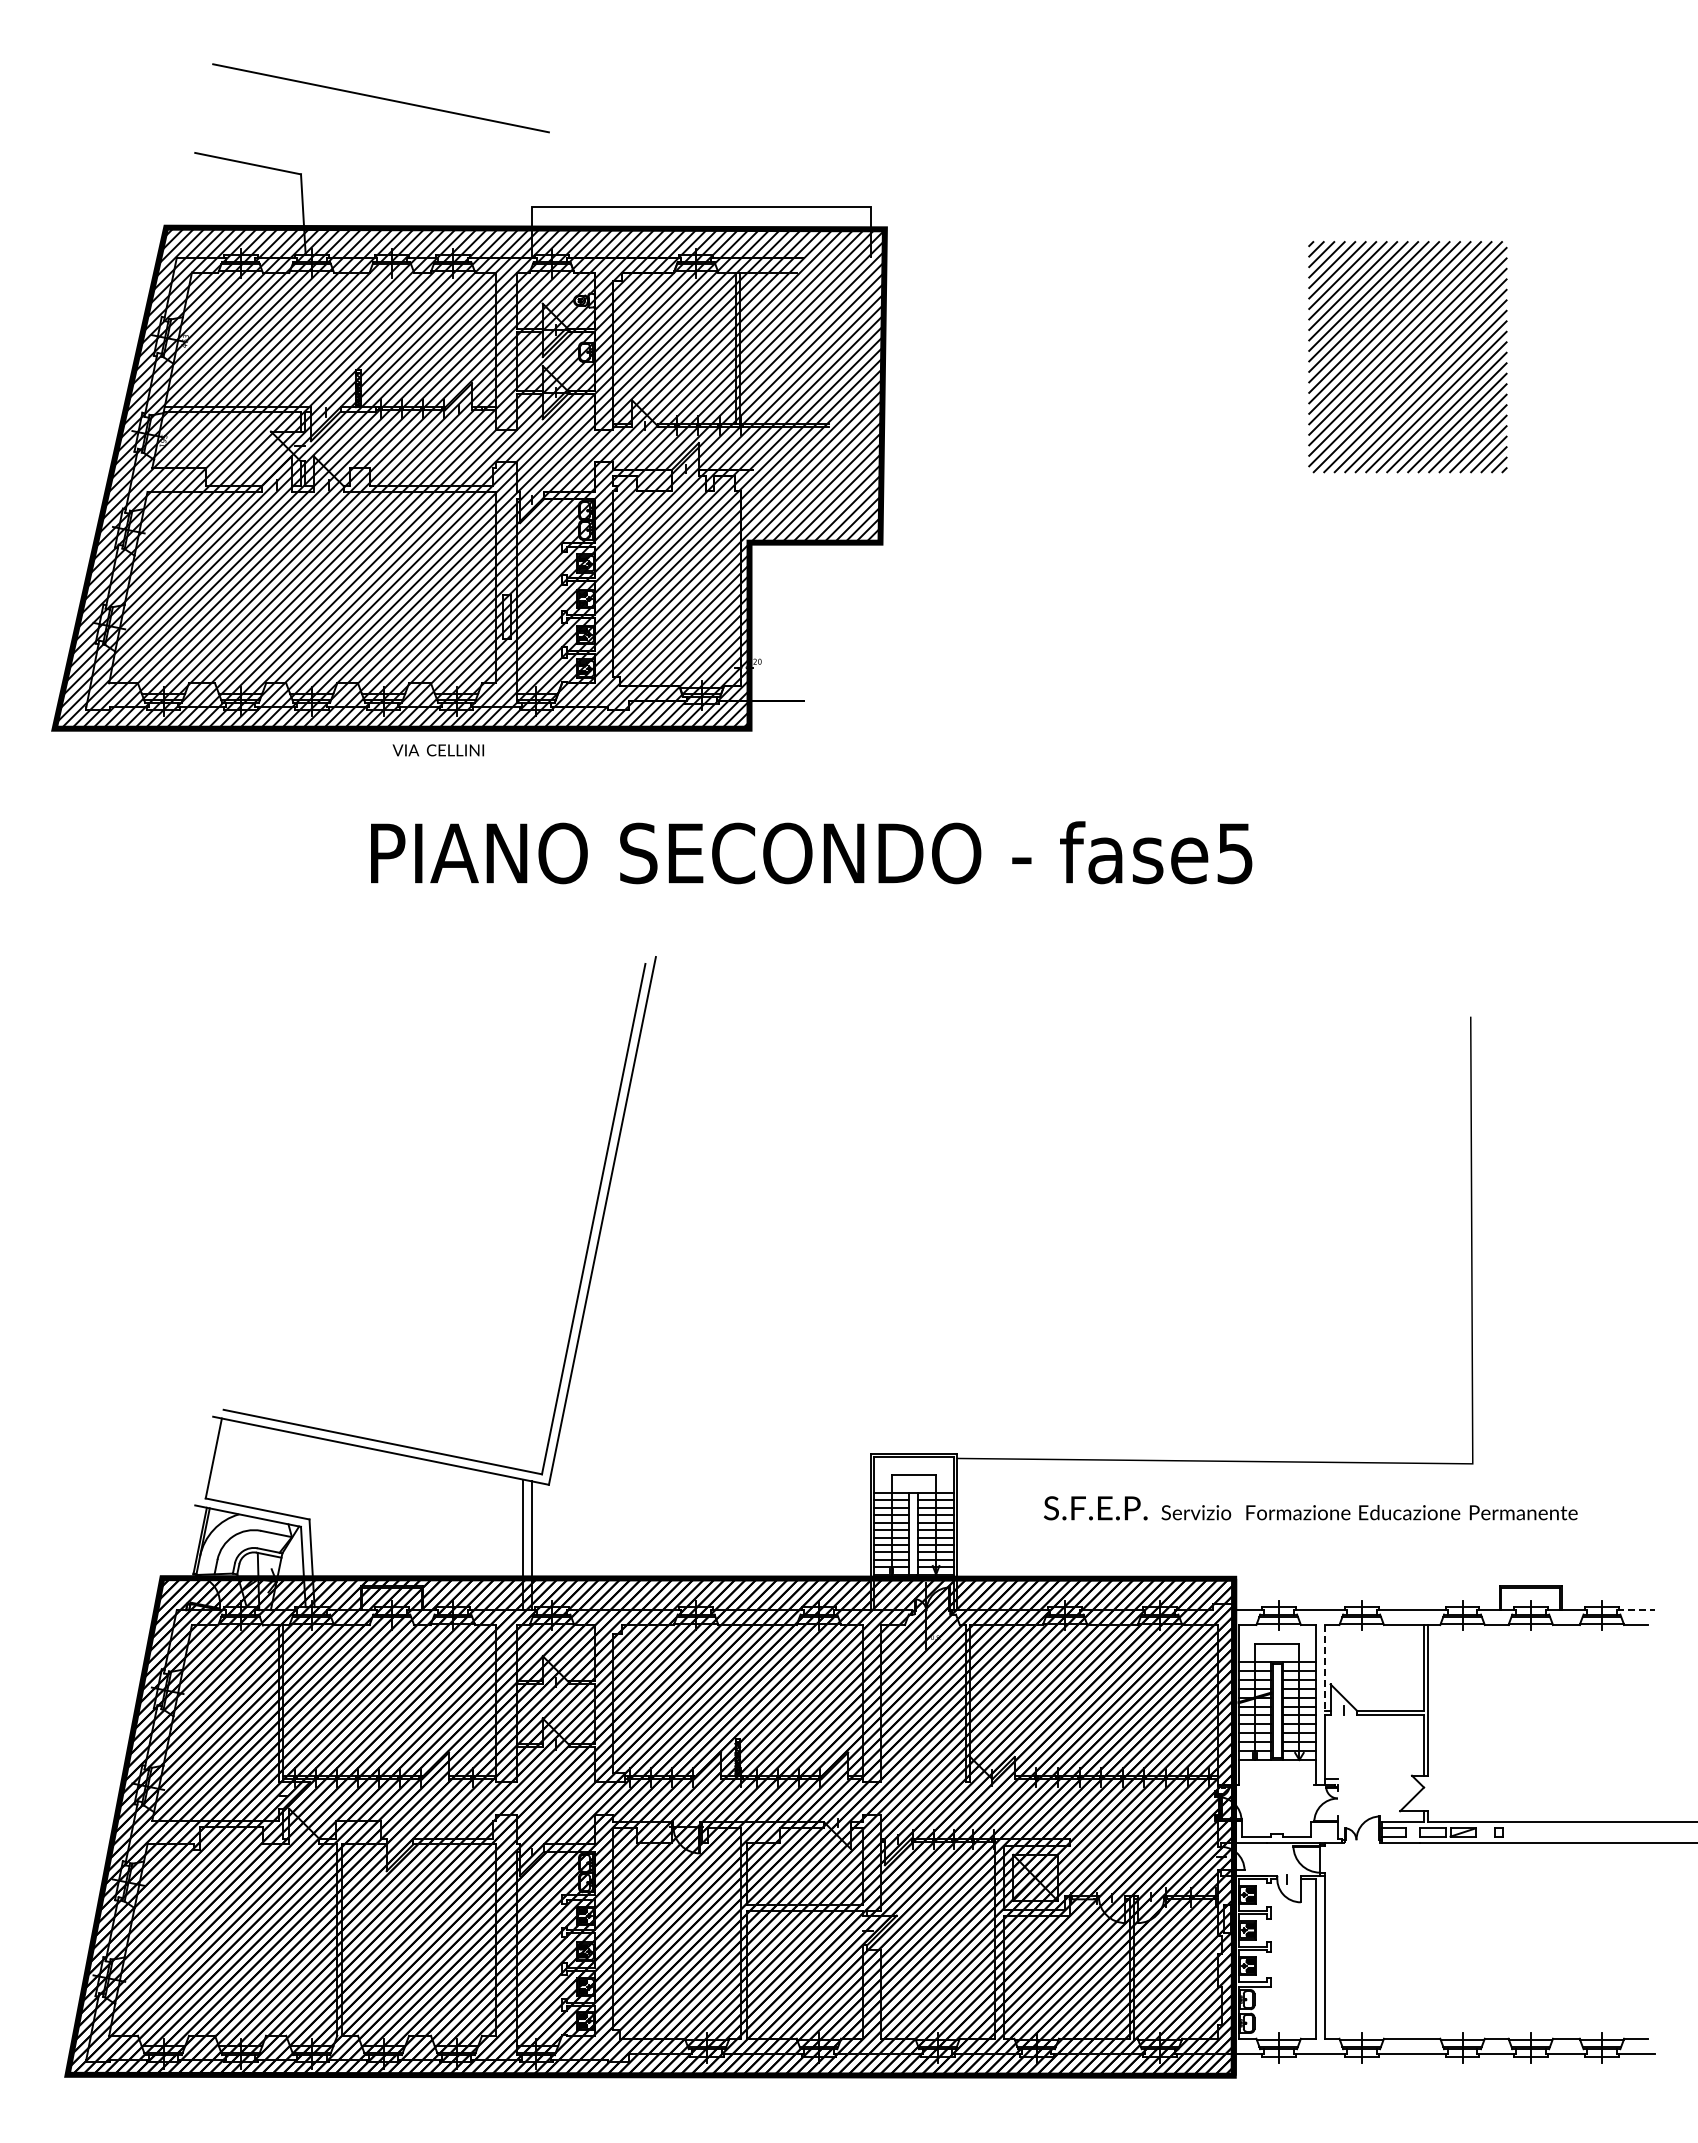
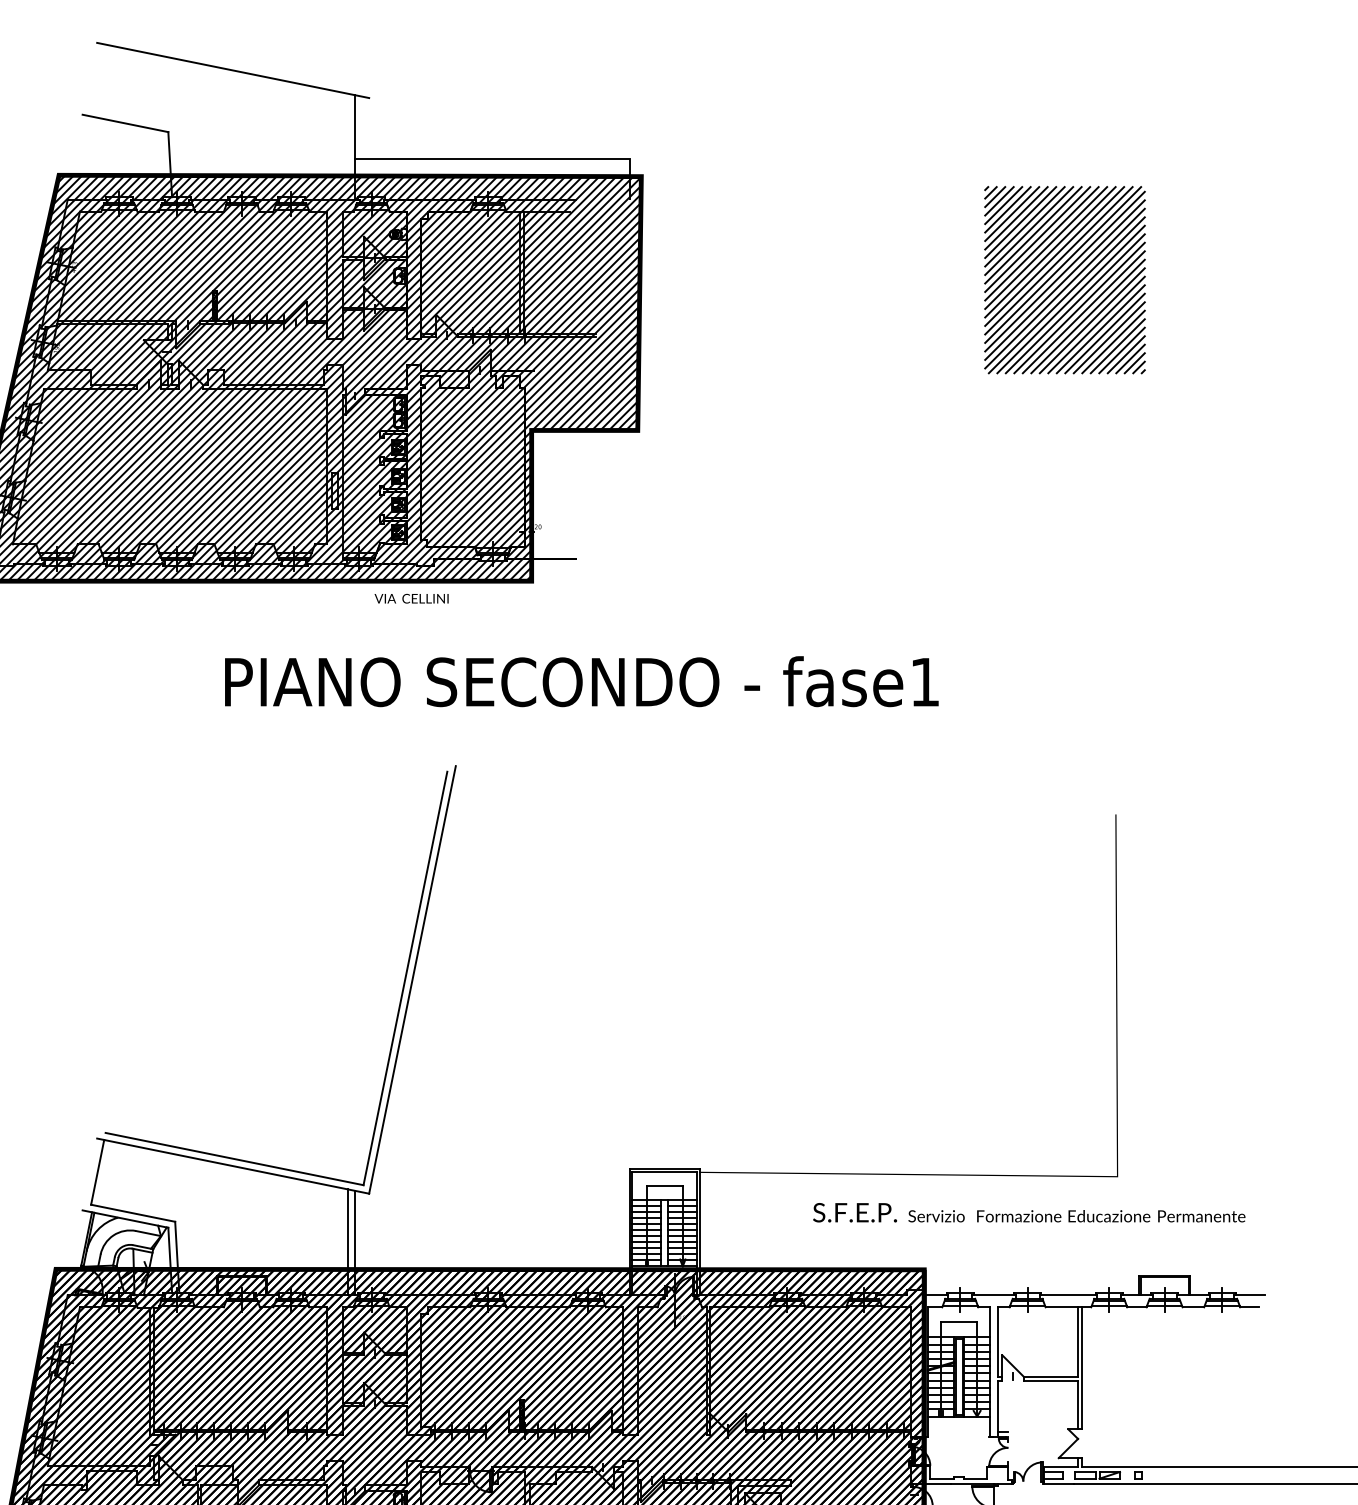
line: (531, 167) -> (355, 126), added
text: (437, 750) -> (410, 598), moved
text: (1234, 853) -> (924, 682), fase5 -> fase1
text: (1310, 1508) -> (1029, 1212), moved
line: (1636, 1610) -> (1250, 1295), dashed -> solid
line: (1324, 1668) -> (997, 1342), dashed -> solid

